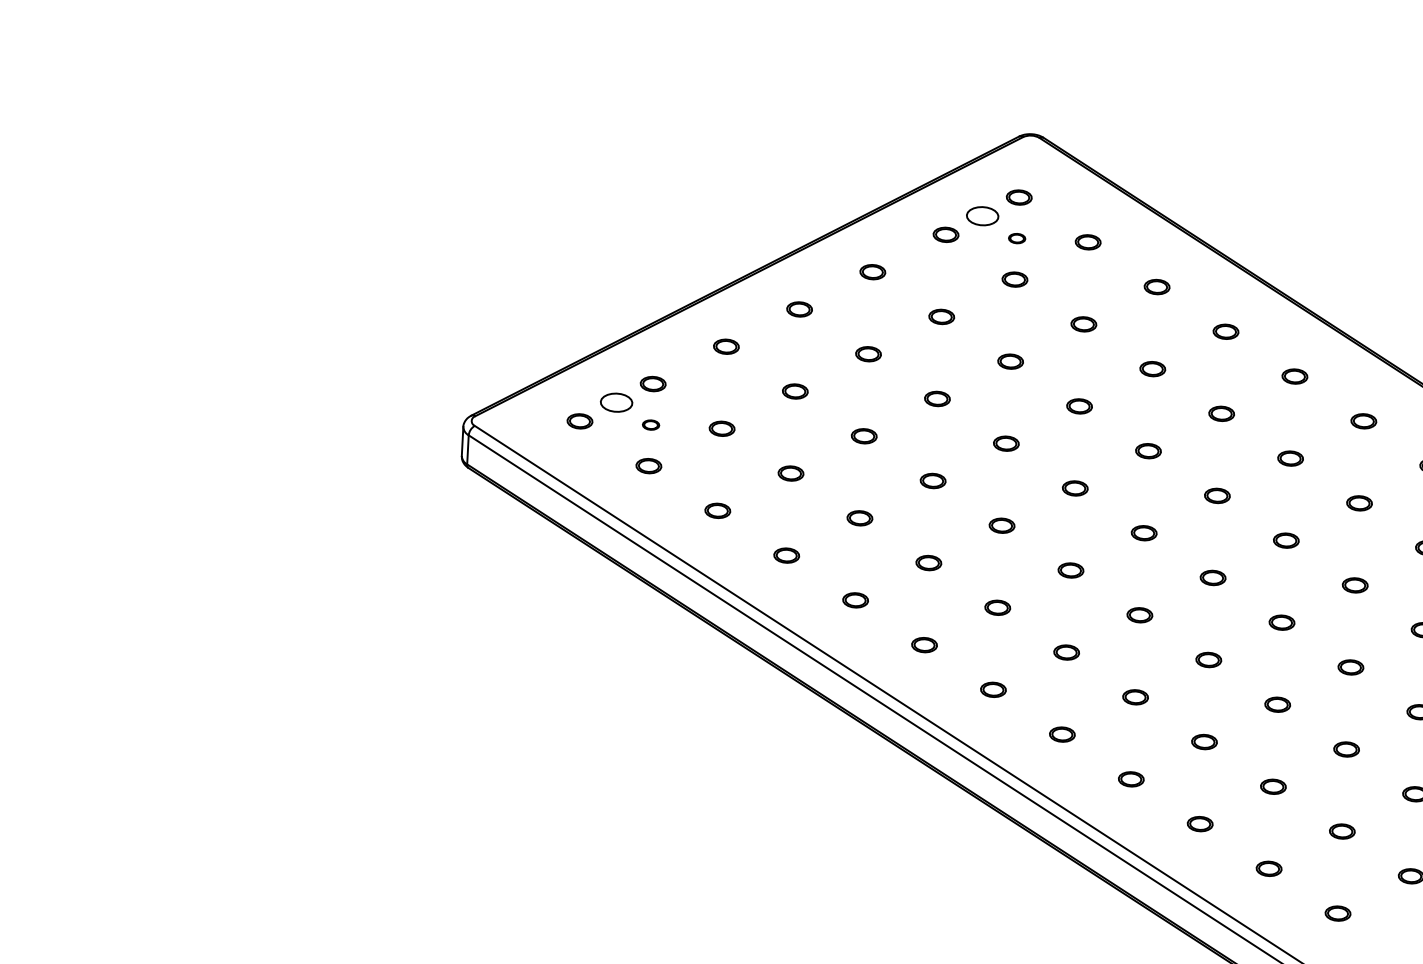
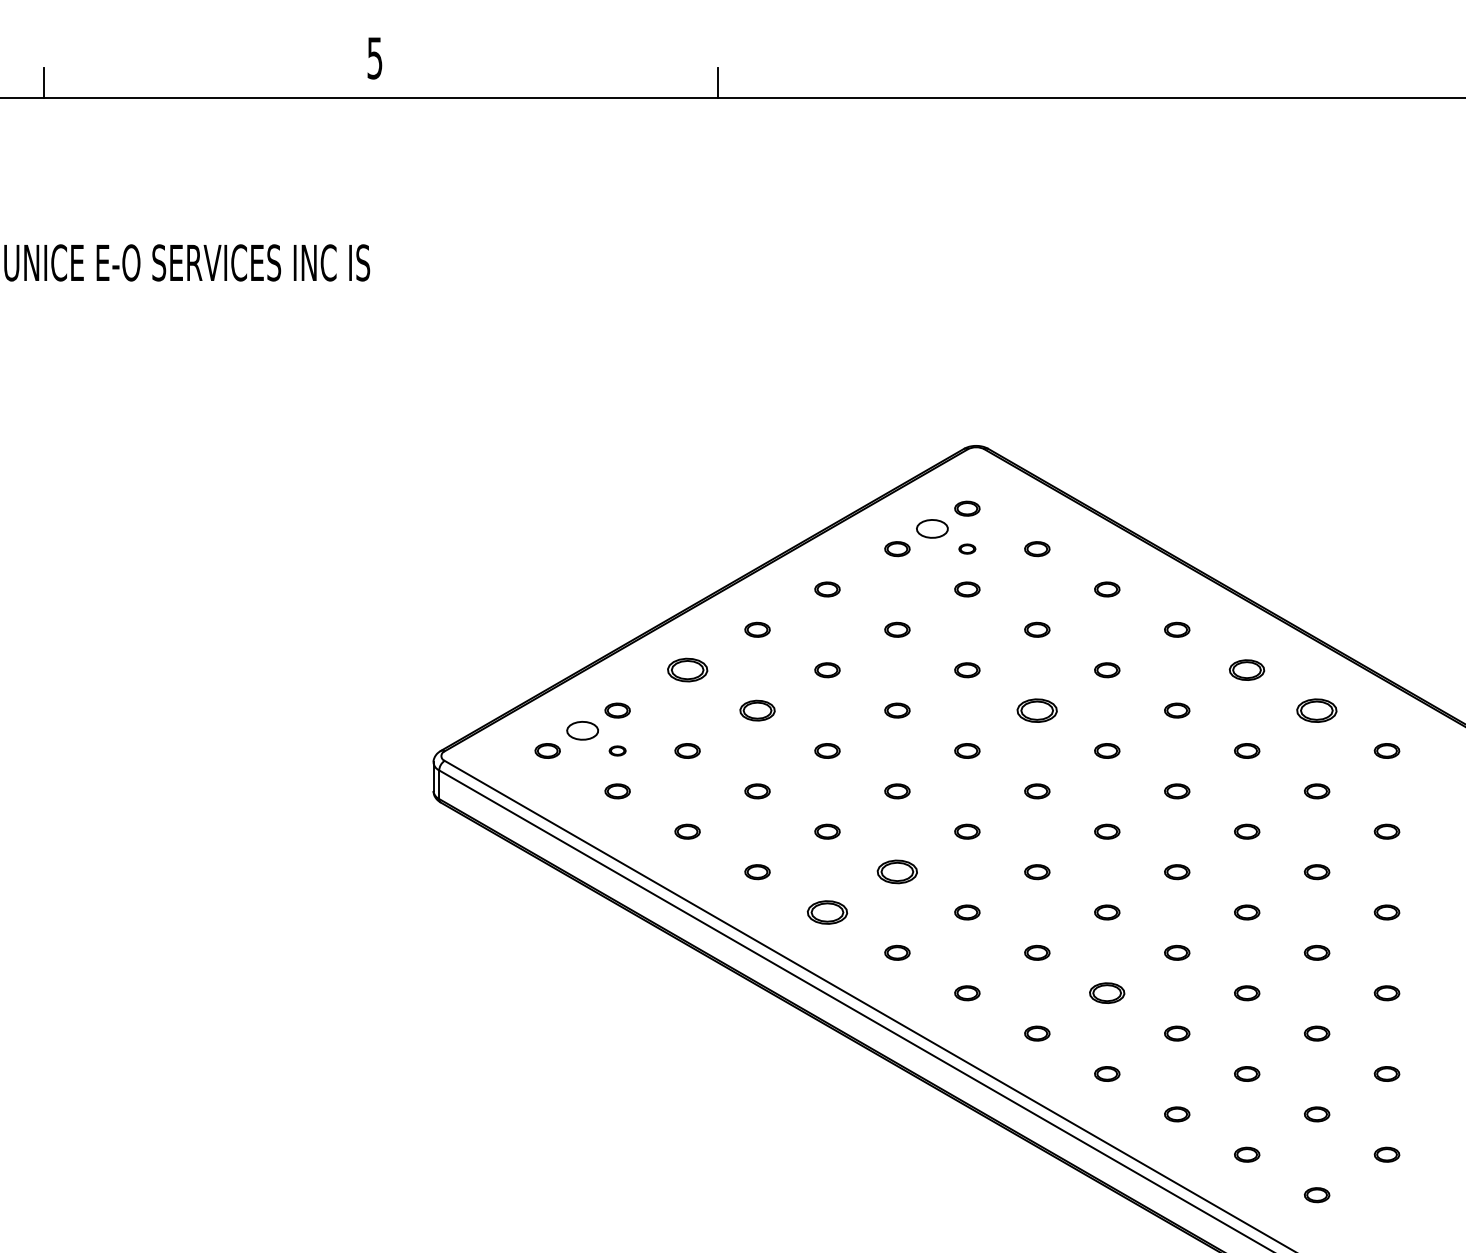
part: (726, 347) -> (687, 670), size x1.6
part: (1295, 376) -> (1247, 670), size x1.4
part: (795, 391) -> (757, 710), size x1.4
part: (1079, 406) -> (1037, 710), size x1.6
part: (1364, 421) -> (1317, 710), size x1.6
part: (928, 563) -> (897, 872), size x1.6
part: (855, 600) -> (827, 912), size x1.6
part: (1135, 697) -> (1107, 993), size x1.4

